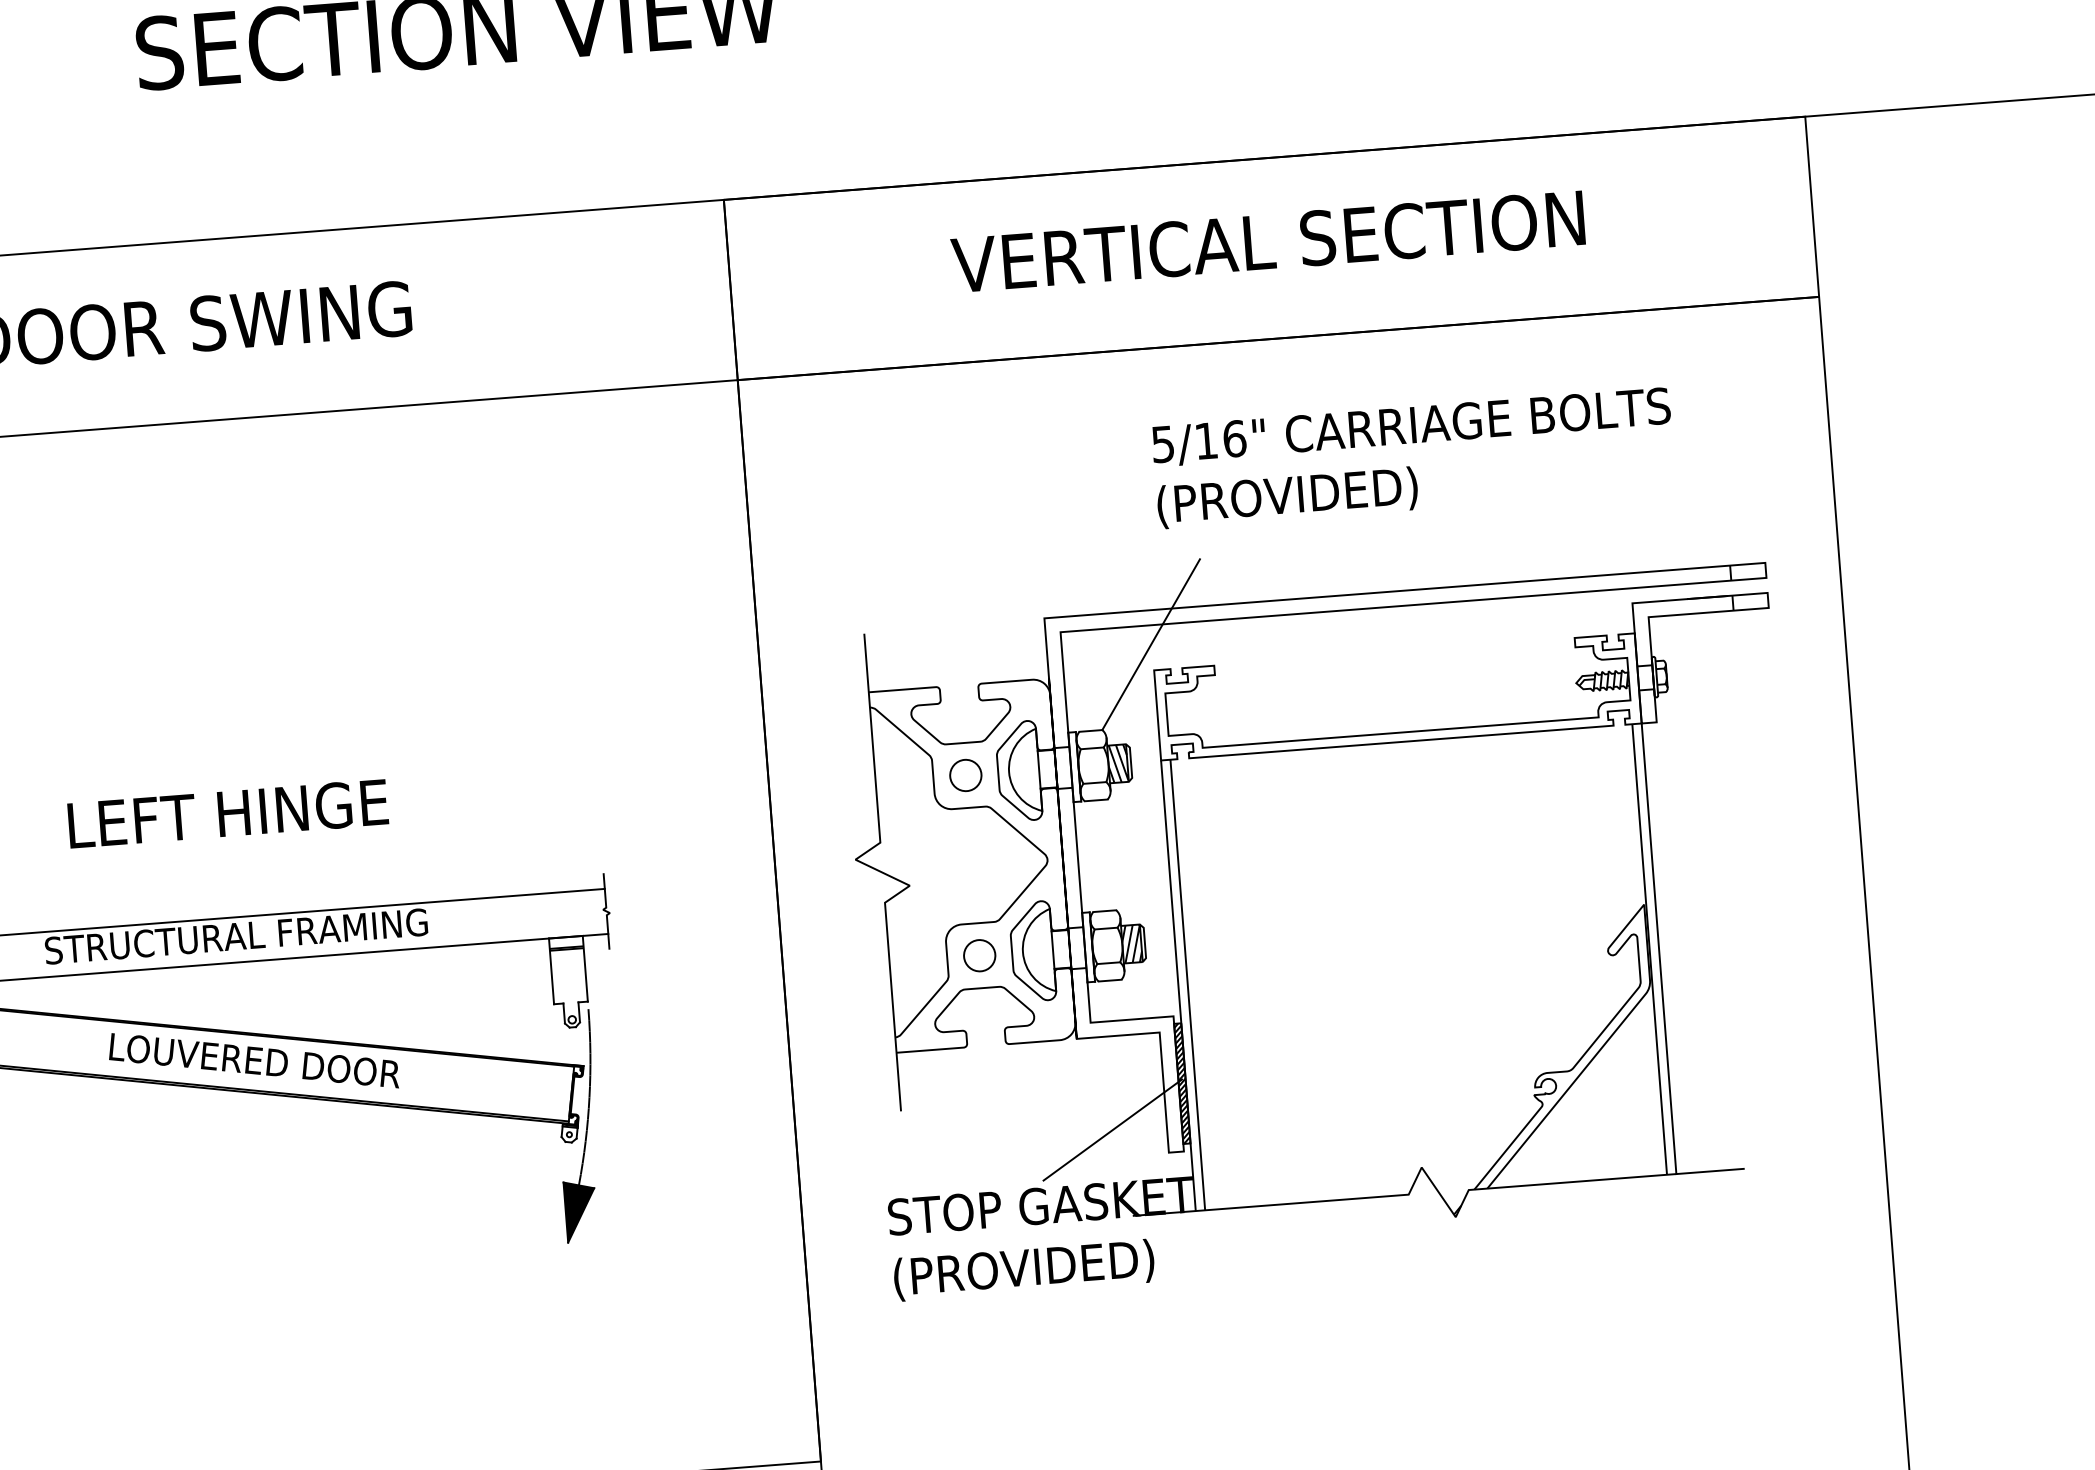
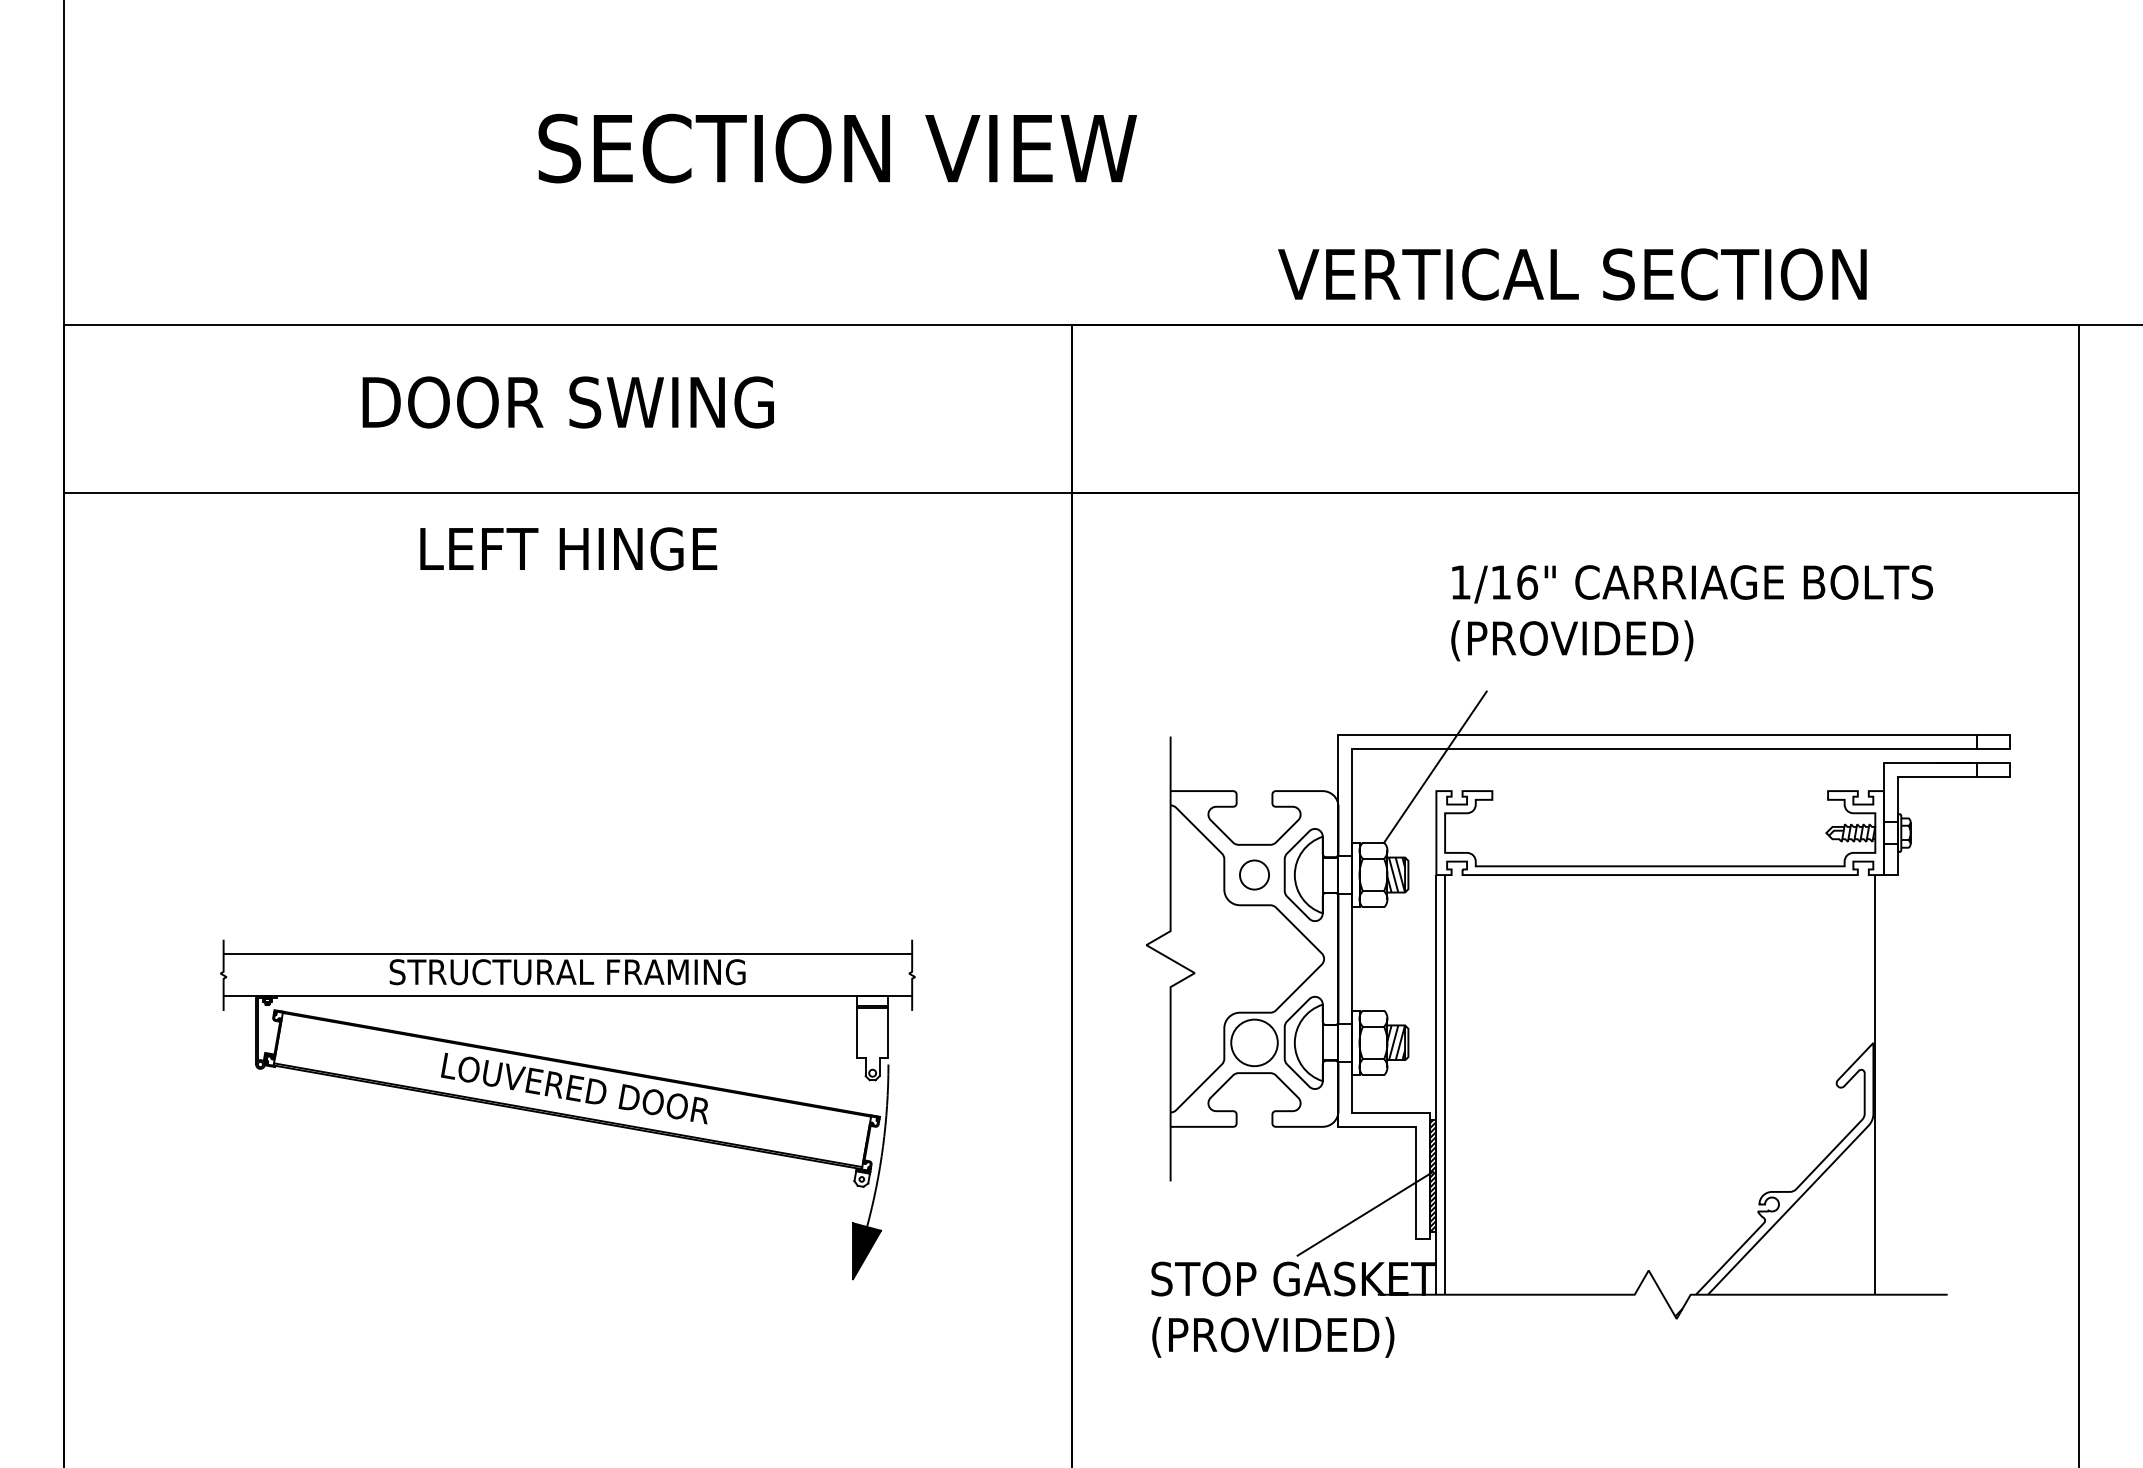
text: (1268, 241) -> (1572, 274), moved
text: (1162, 444) -> (1460, 582), 5/16" -> 1/16"
text: (227, 813) -> (568, 548), moved
line: (1659, 948) -> (1884, 1084), removed
circle: (979, 955) -> (1254, 1042), size x1.6

